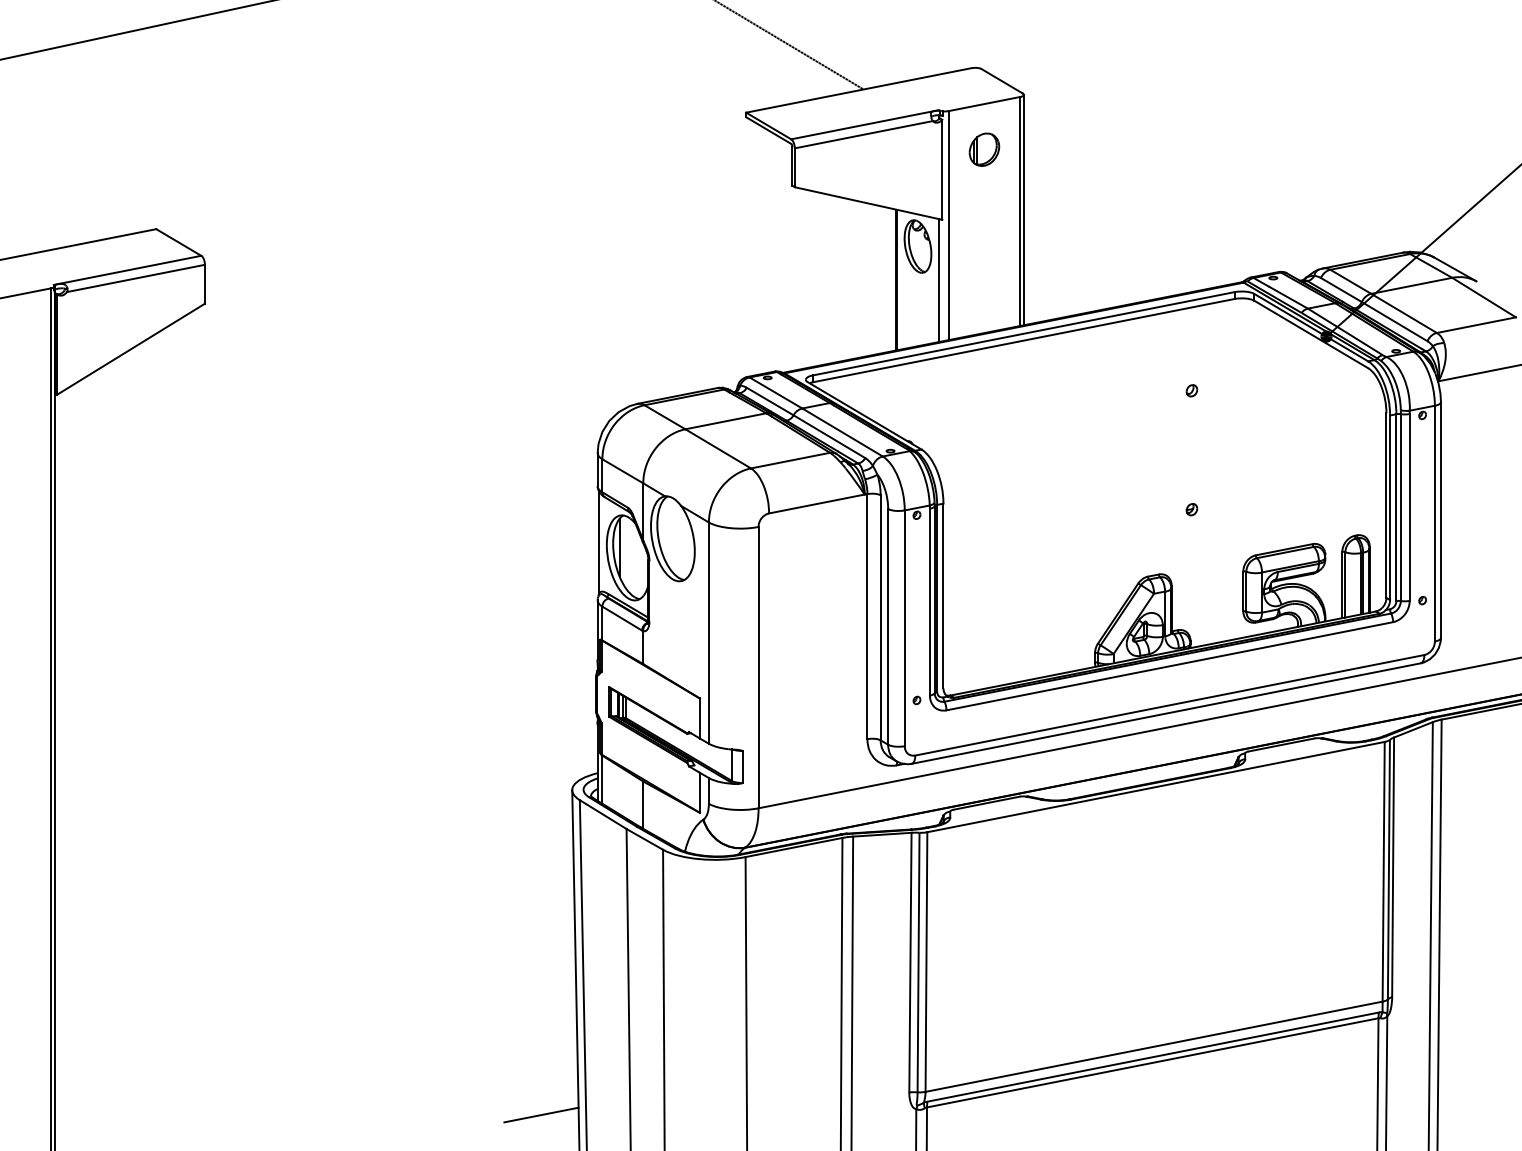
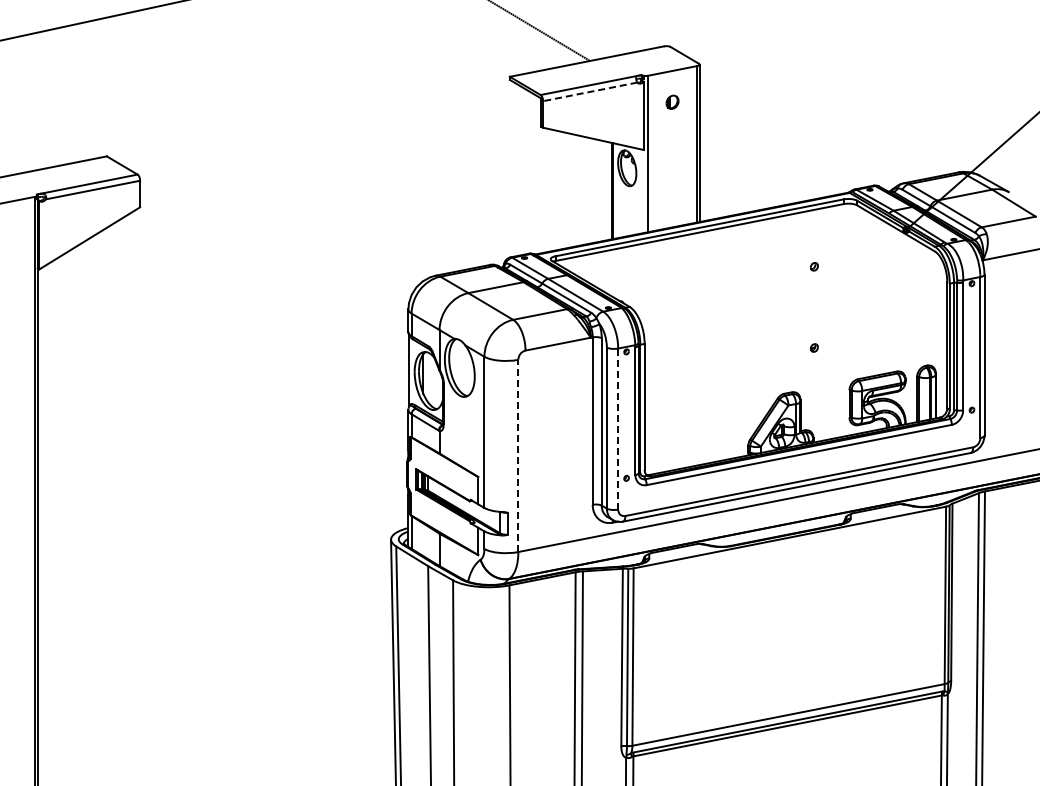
line: (862, 134) -> (589, 91), solid -> dashed
part: (984, 150) -> (672, 102), size x0.6
line: (938, 280) -> (641, 191), removed
line: (905, 628) -> (618, 429), solid -> dashed
line: (758, 666) -> (518, 455), solid -> dashed
line: (540, 1114) -> (369, 761), removed

